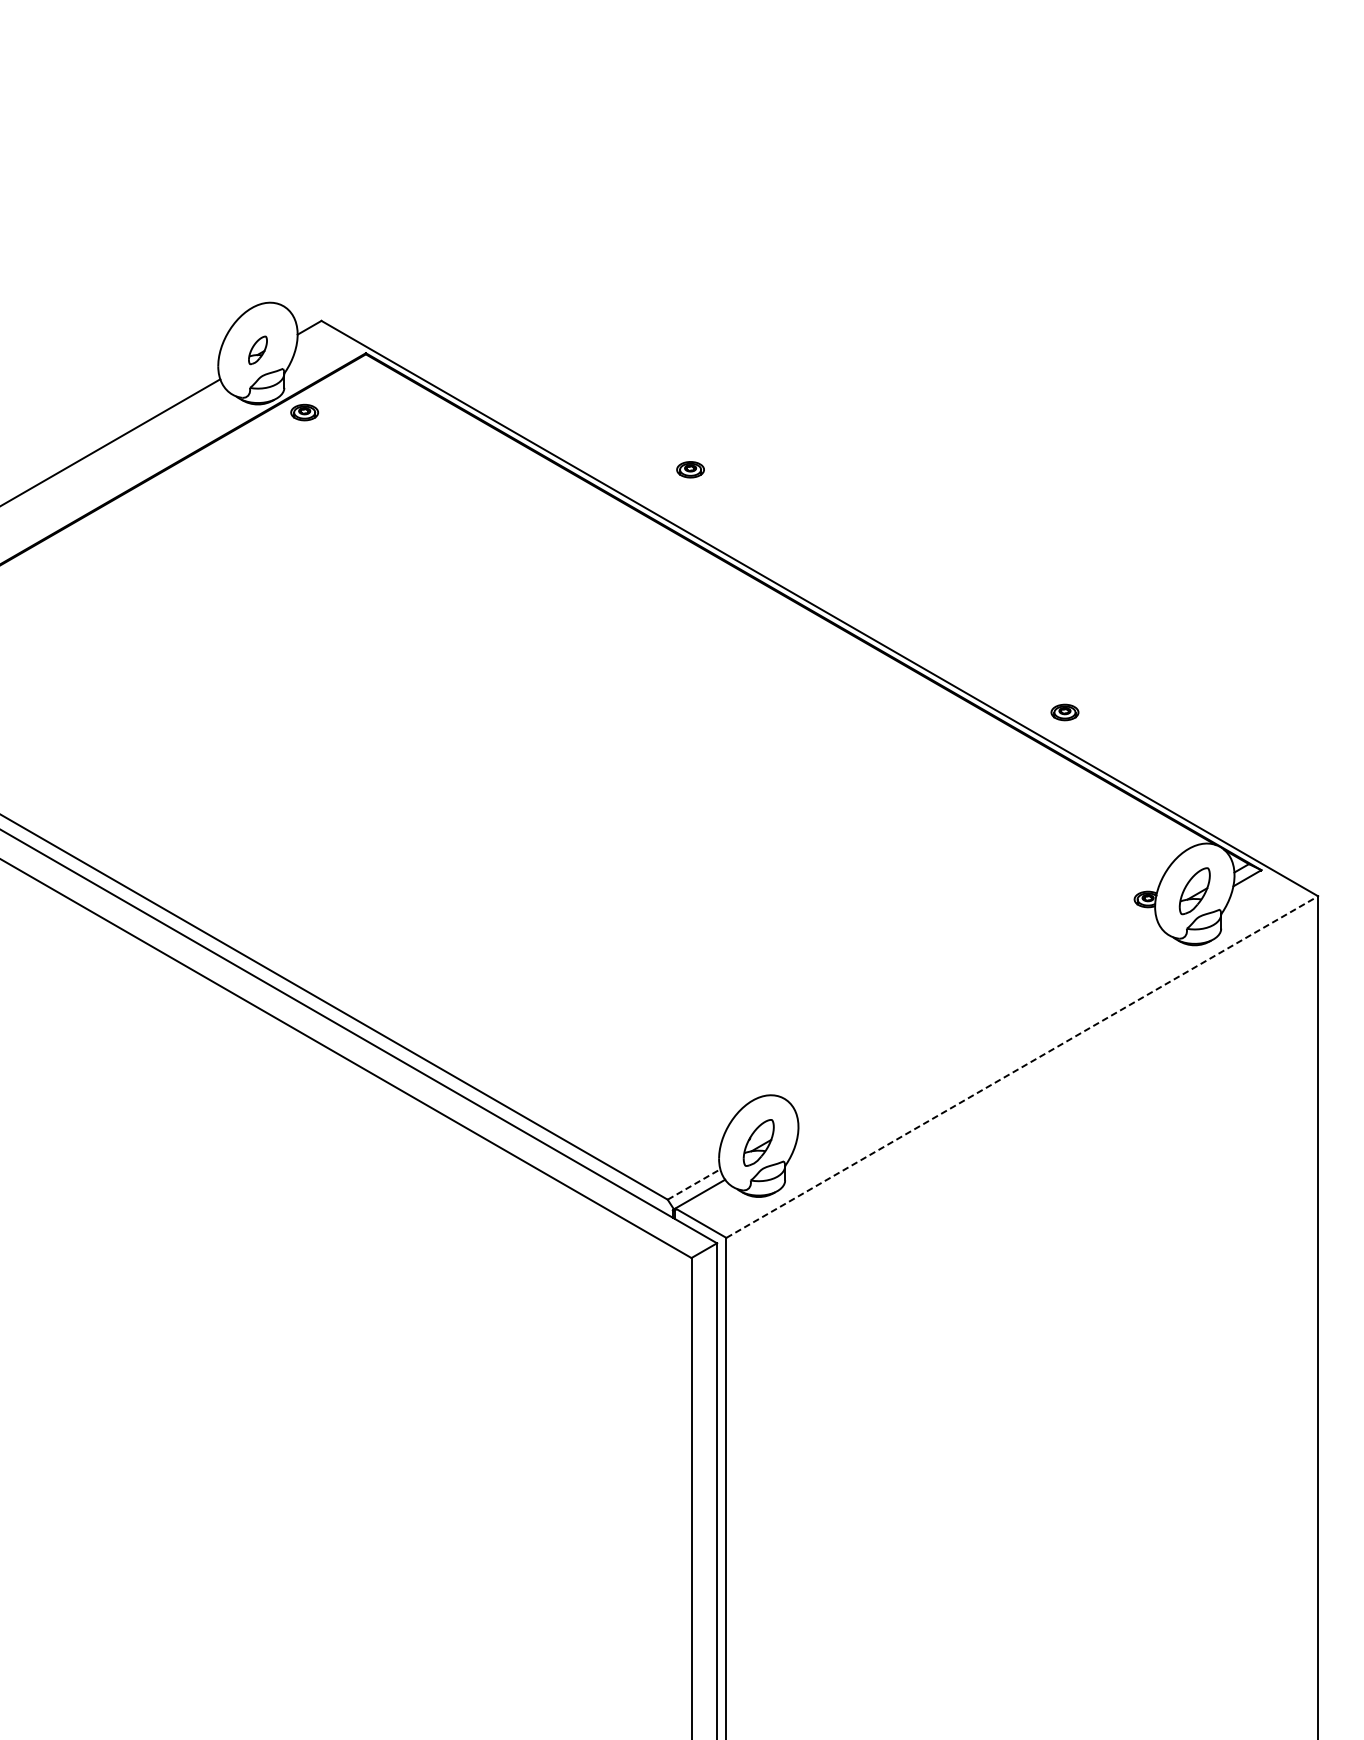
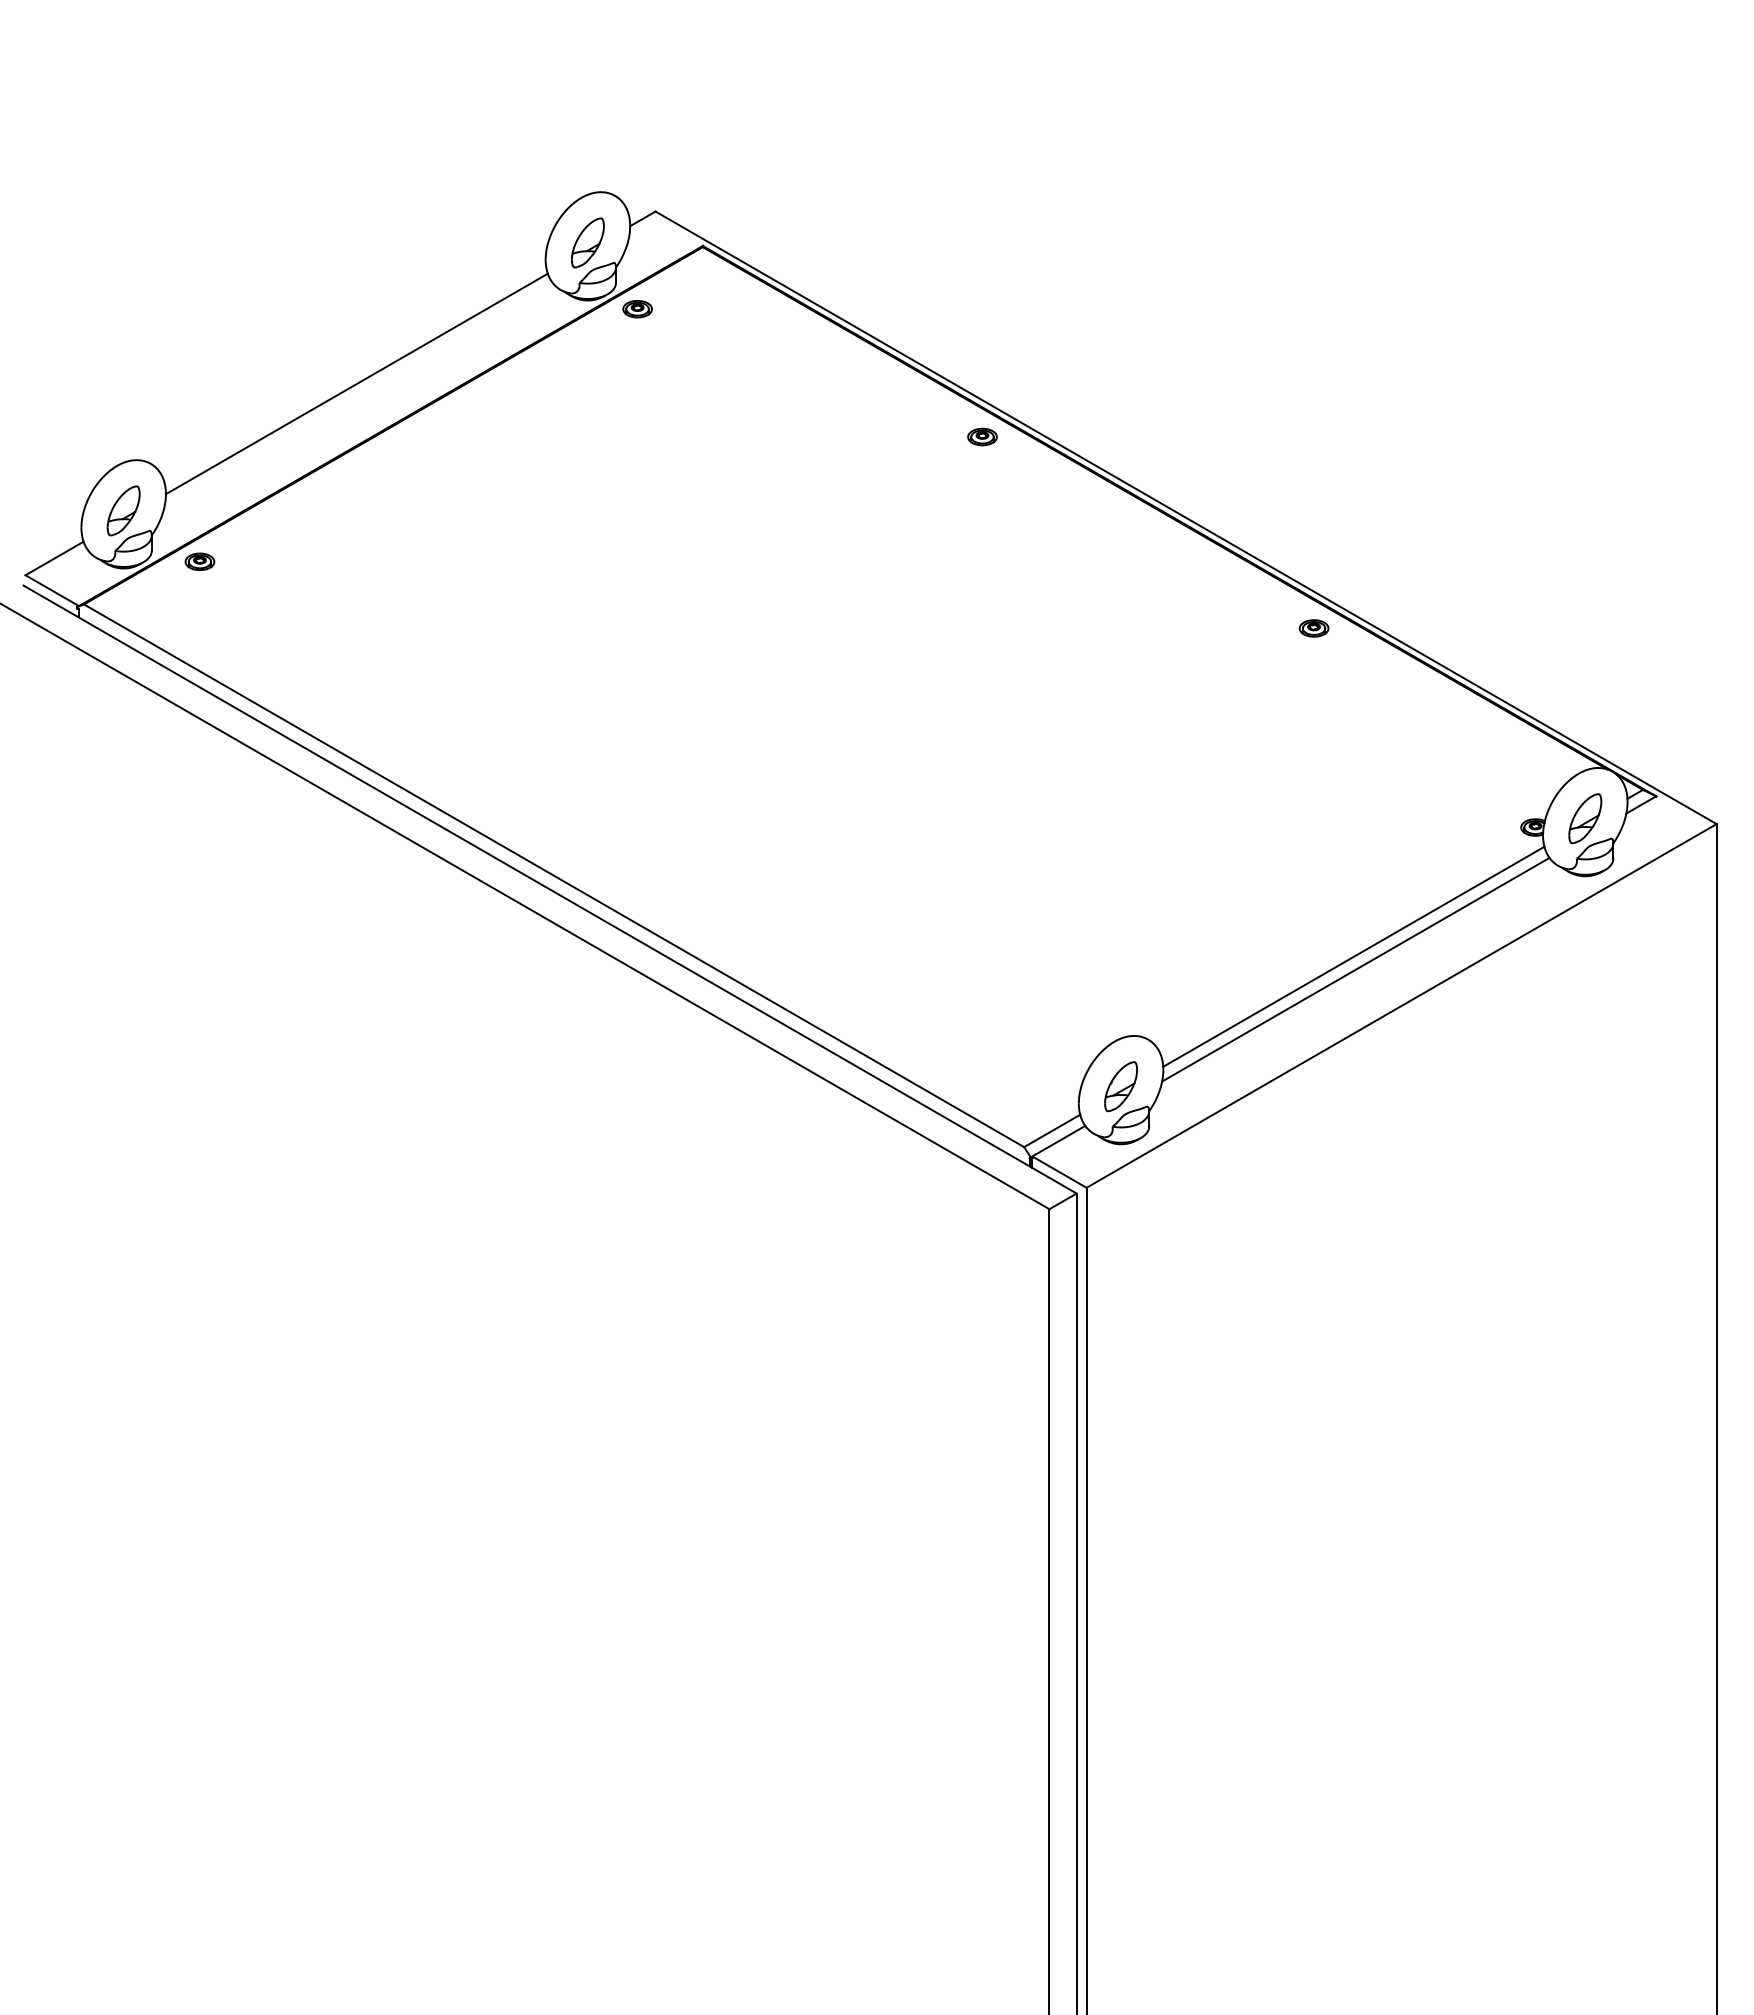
part: (257, 349) -> (587, 242), size x1.67
part: (690, 469) -> (982, 436), moved
part: (1064, 712) -> (1313, 628), moved
line: (977, 1020) -> (1353, 956), added
line: (978, 1032) -> (1355, 969), added
line: (1022, 1066) -> (1401, 1005), dashed -> solid
line: (694, 1184) -> (1052, 1130), dashed -> solid

